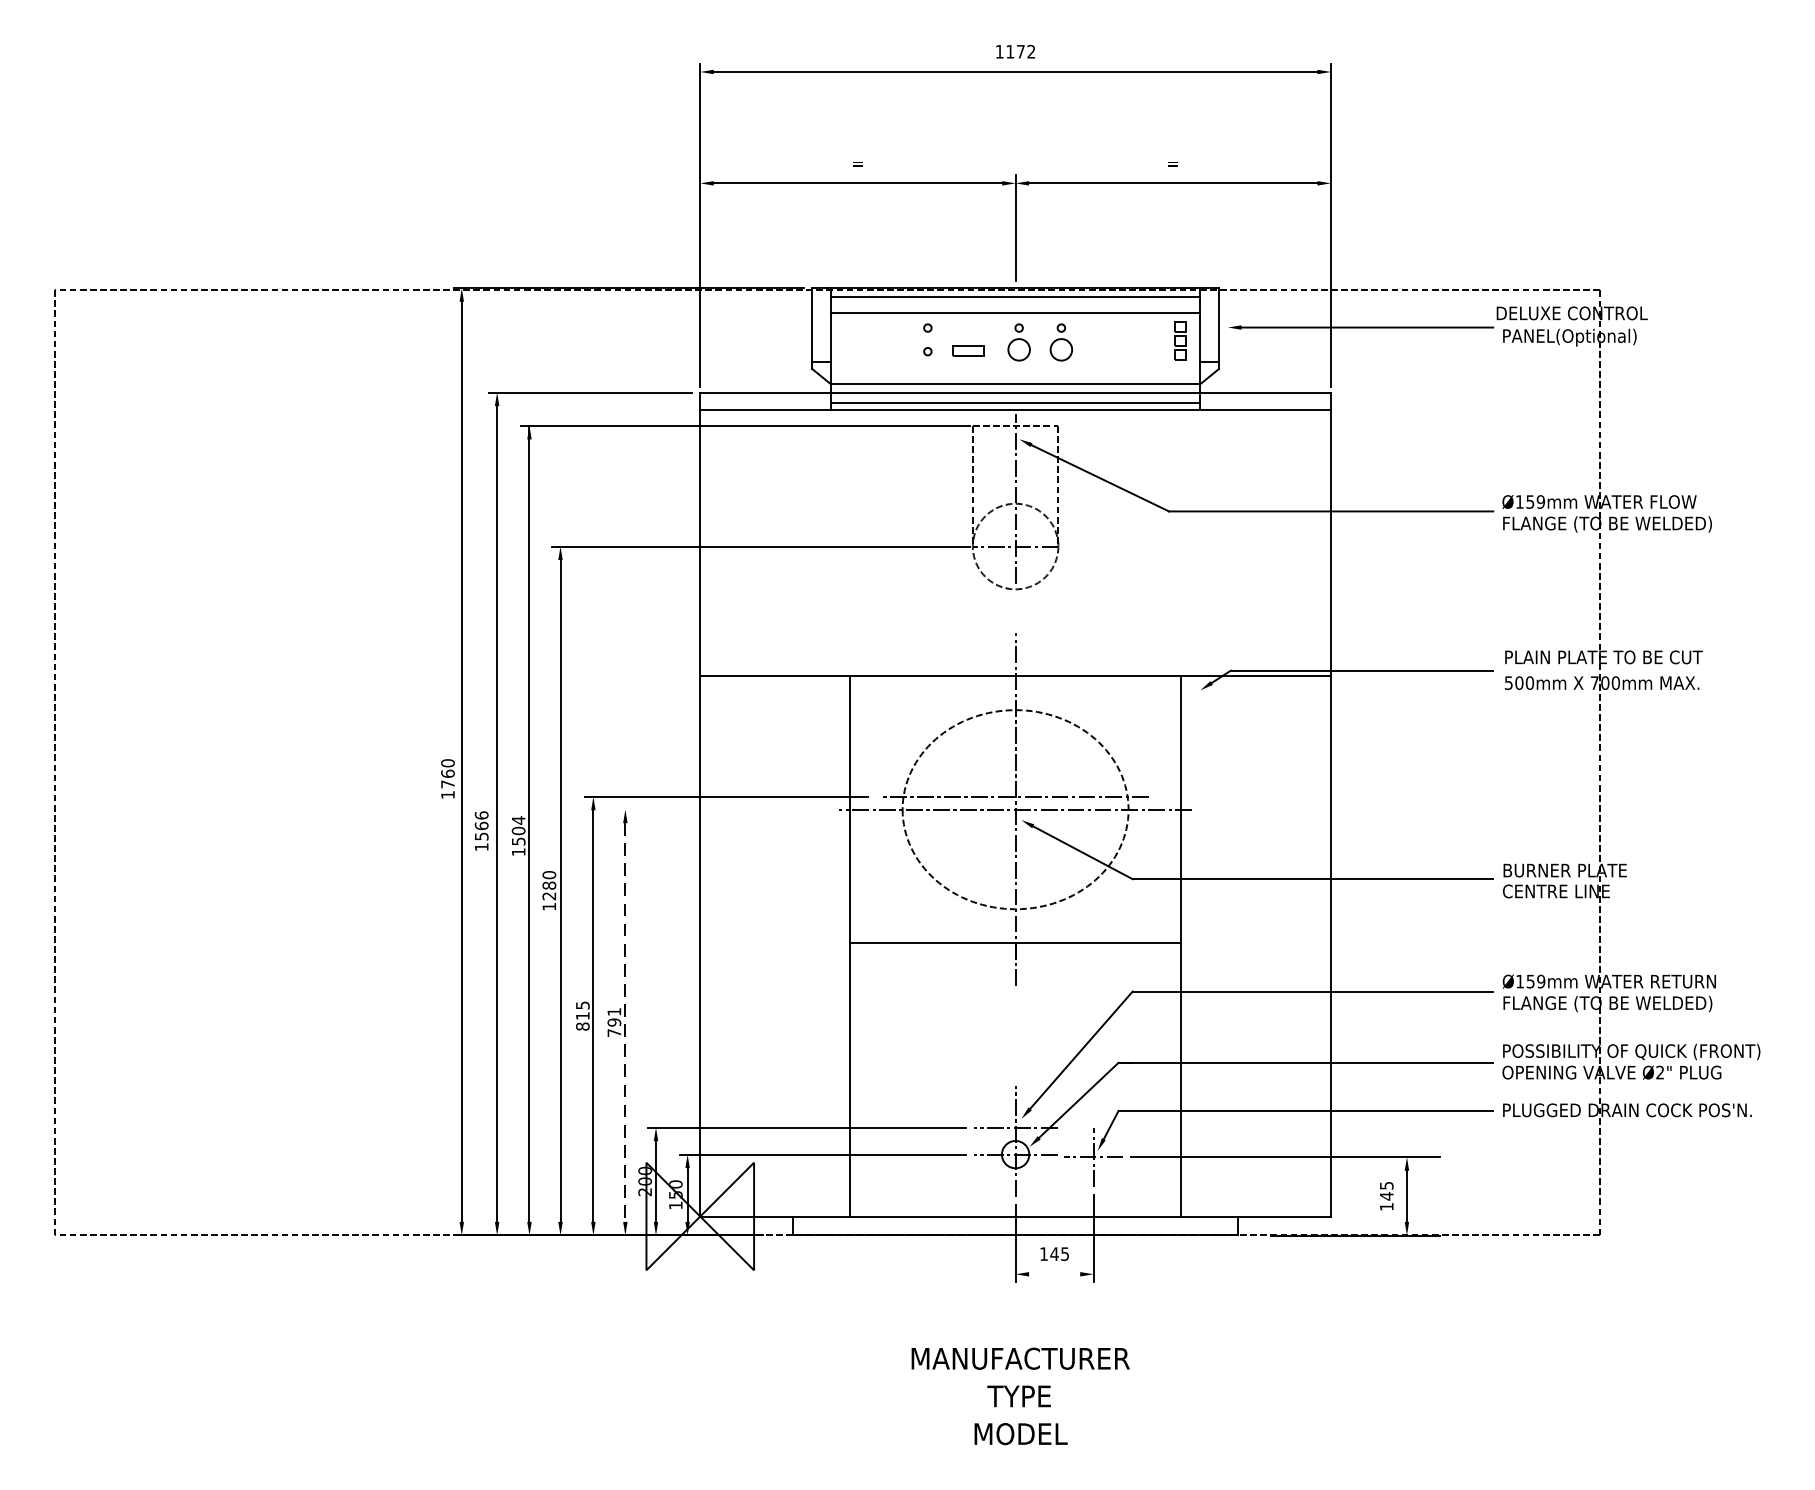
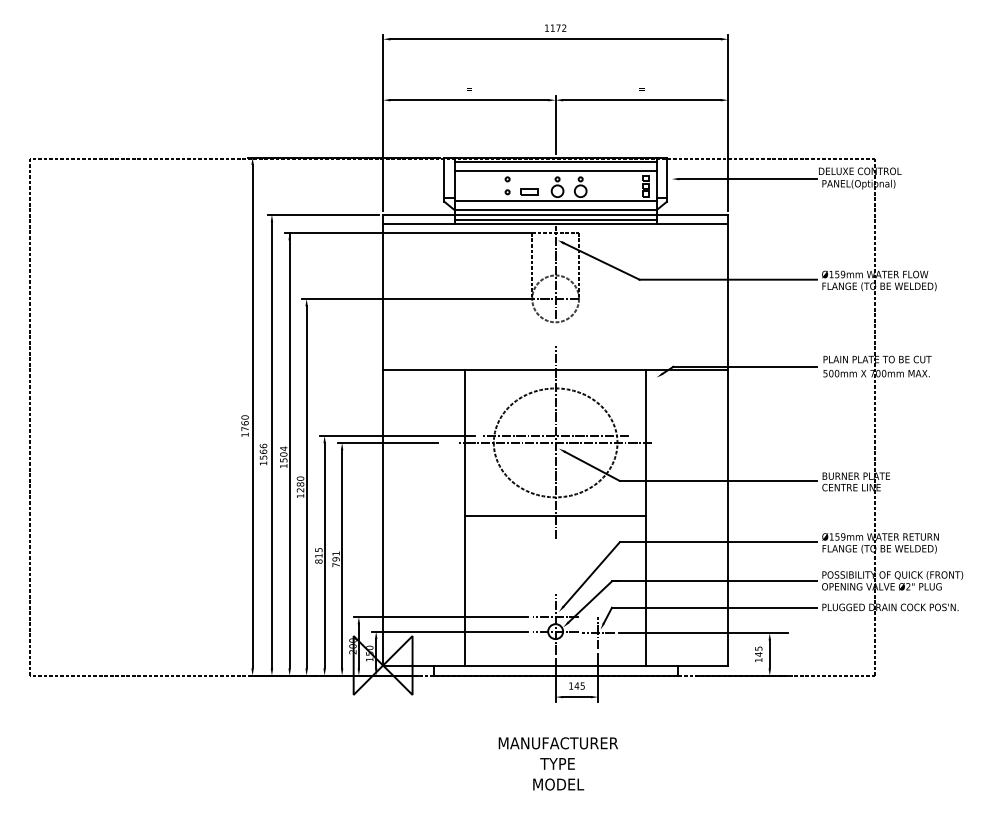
line: (1015, 366) -> (555, 200), added
line: (708, 808) -> (387, 442), added
line: (626, 1022) -> (342, 559), dashed -> solid
line: (1053, 1275) -> (576, 697), added

